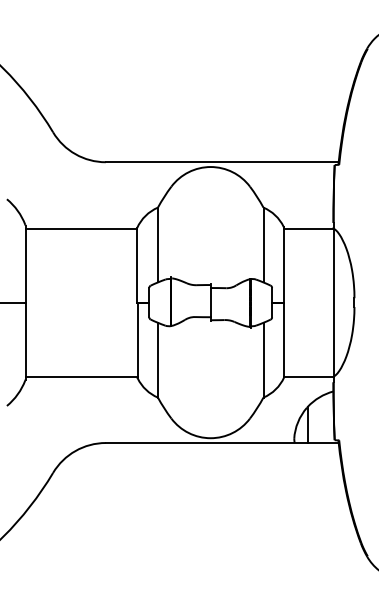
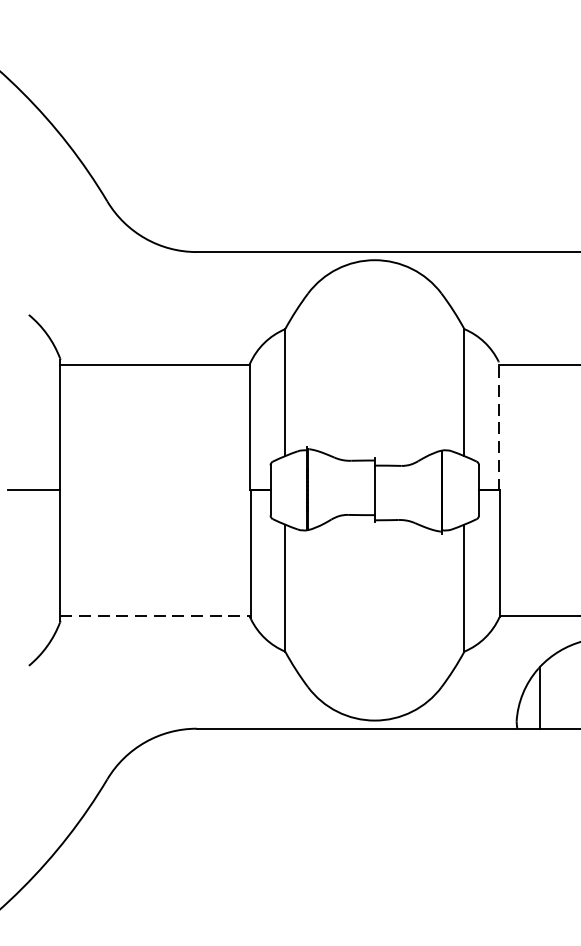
line: (283, 264) -> (498, 425), solid -> dashed
line: (82, 376) -> (157, 615), solid -> dashed

